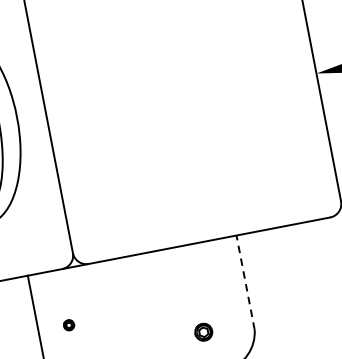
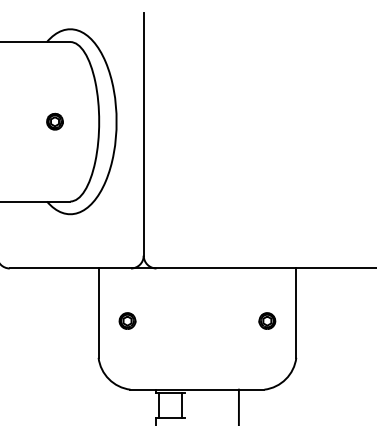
line: (245, 282) -> (296, 313), dashed -> solid
part: (68, 324) -> (127, 320), size x1.67
part: (203, 331) -> (267, 320), moved

